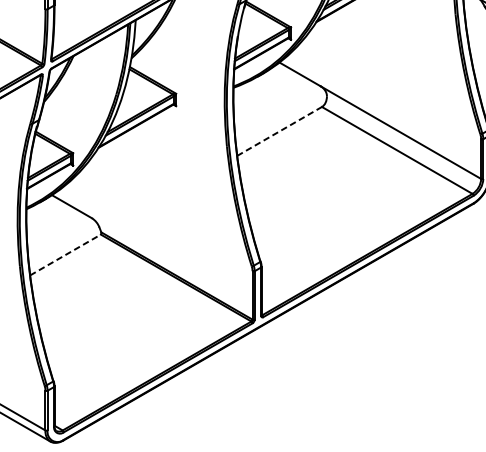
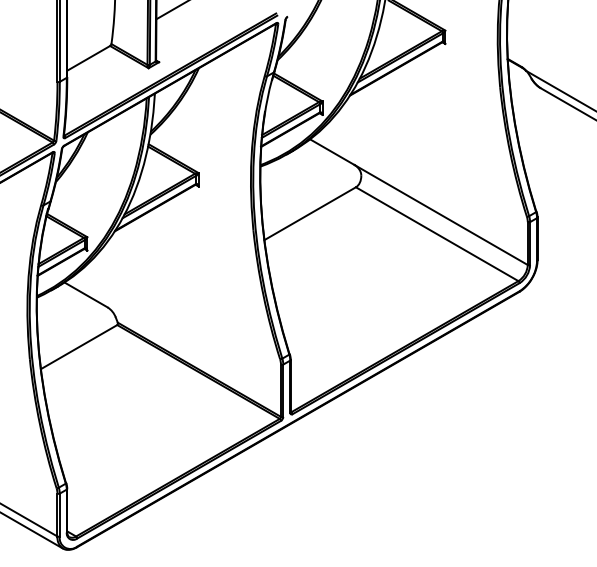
line: (279, 131) -> (310, 213), dashed -> solid
line: (65, 254) -> (79, 346), dashed -> solid

